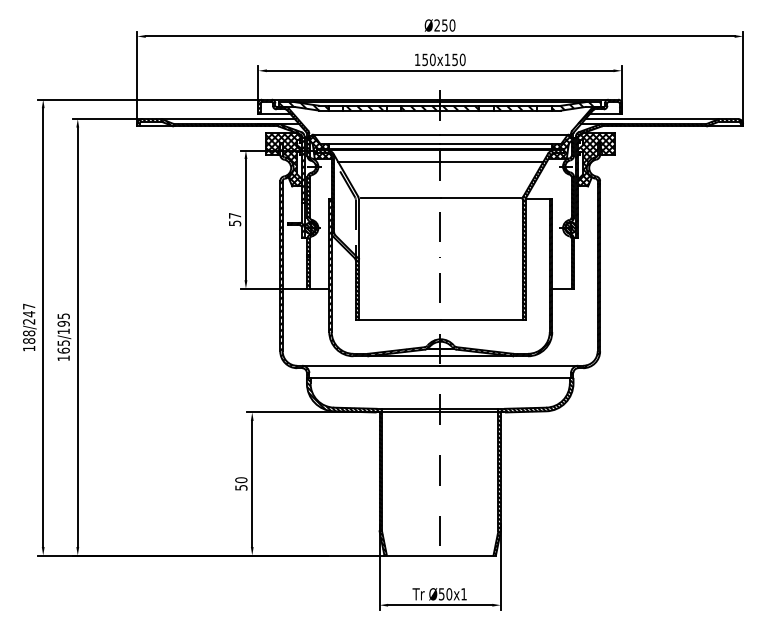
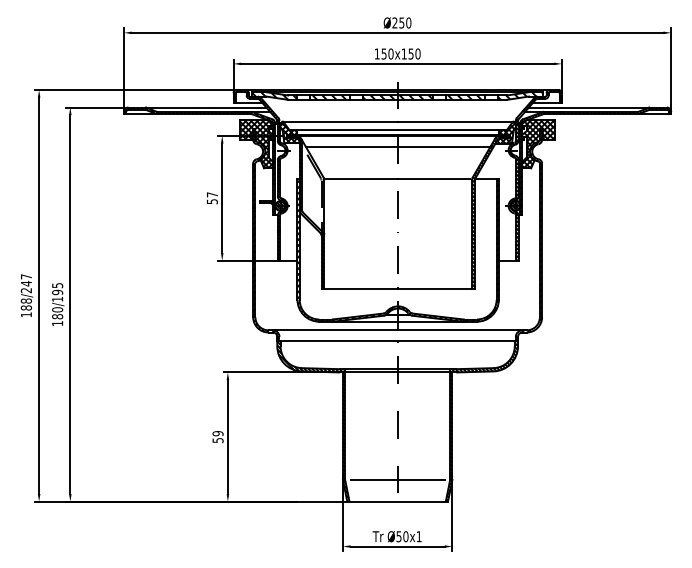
text: (63, 347) -> (57, 313), 165/195 -> 180/195
text: (240, 480) -> (217, 433), 50 -> 59
line: (440, 530) -> (397, 479), added

